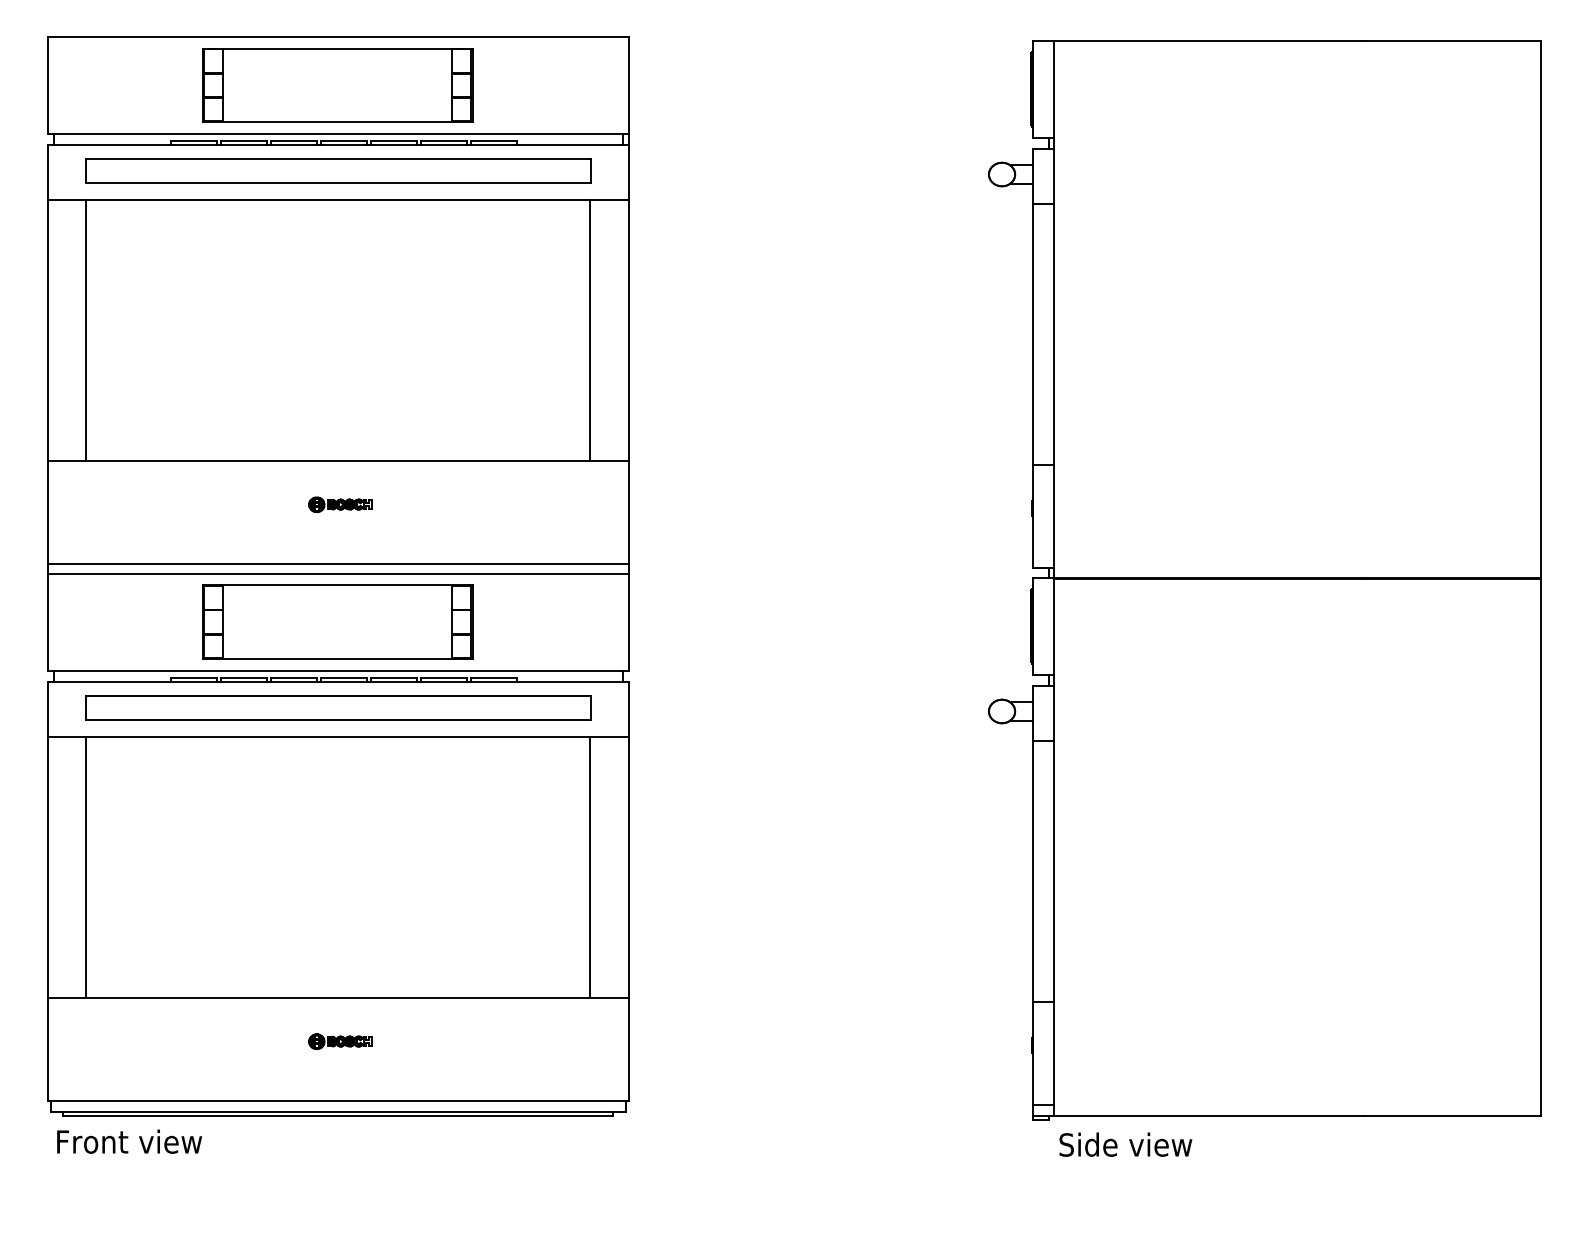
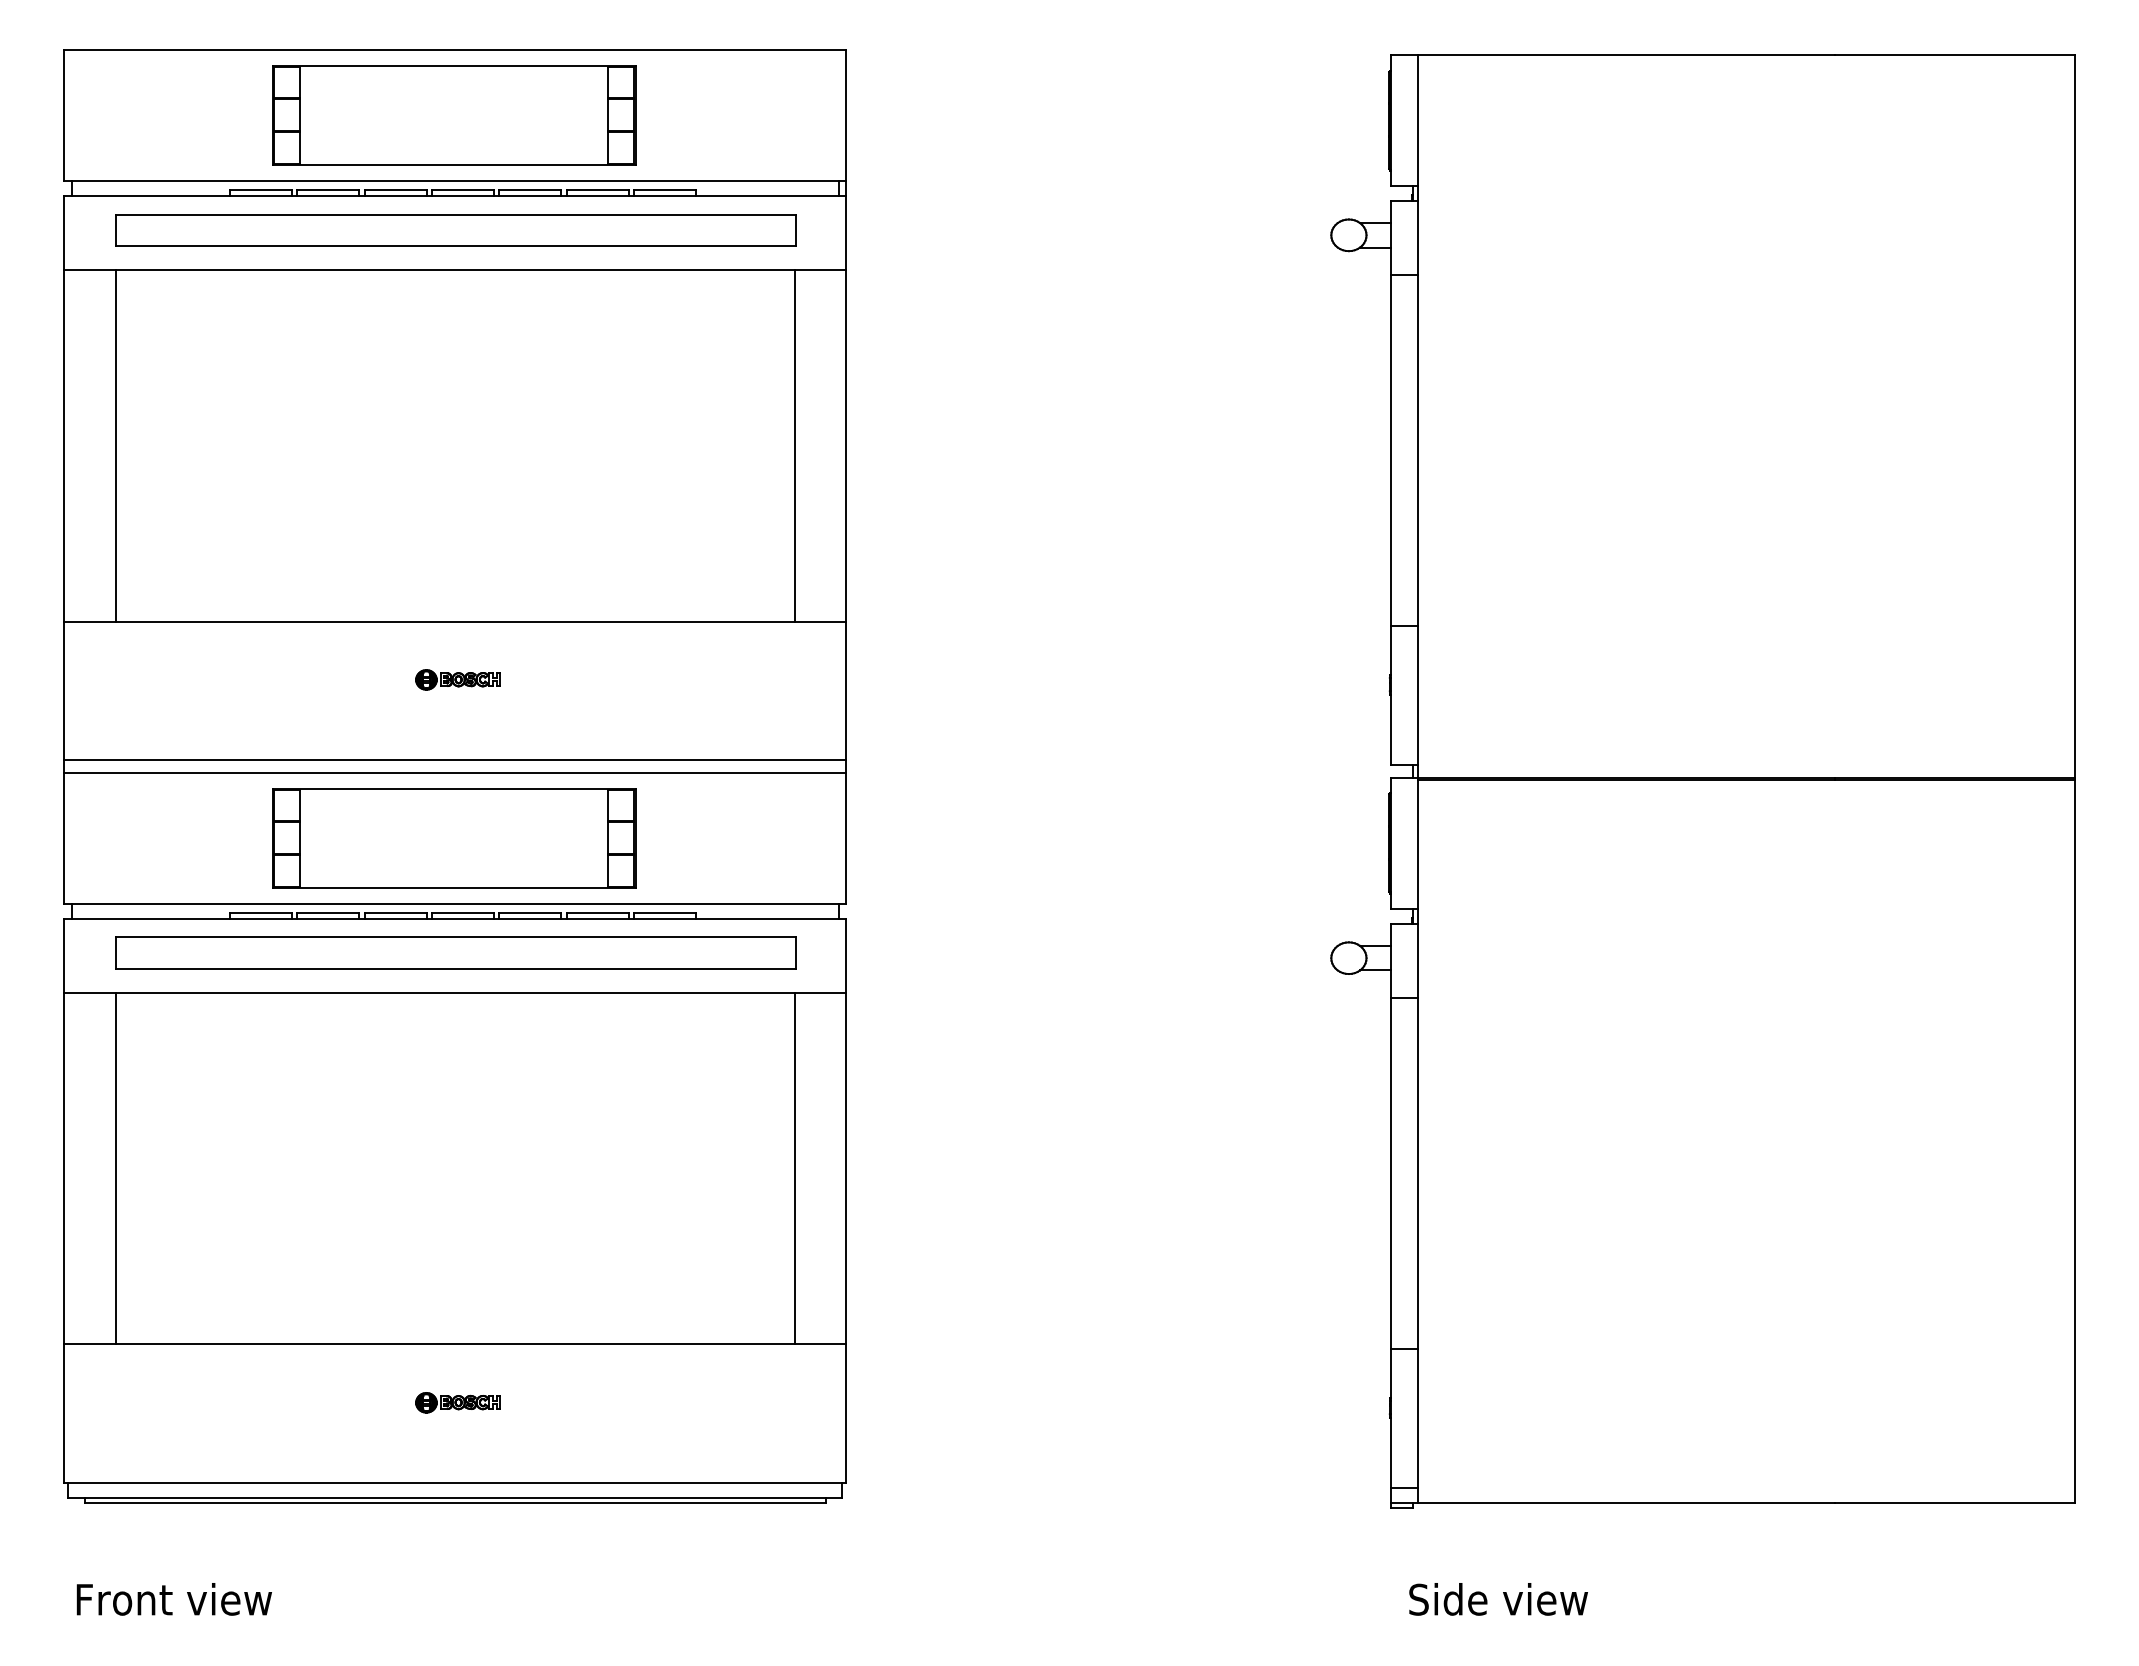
text: (128, 1141) -> (173, 1599), moved
text: (1125, 1144) -> (1498, 1599), moved

